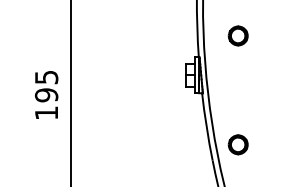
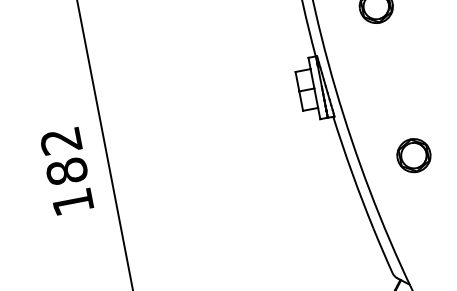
text: (46, 86) -> (63, 156), 195 -> 182
part: (237, 144) -> (412, 155), moved

